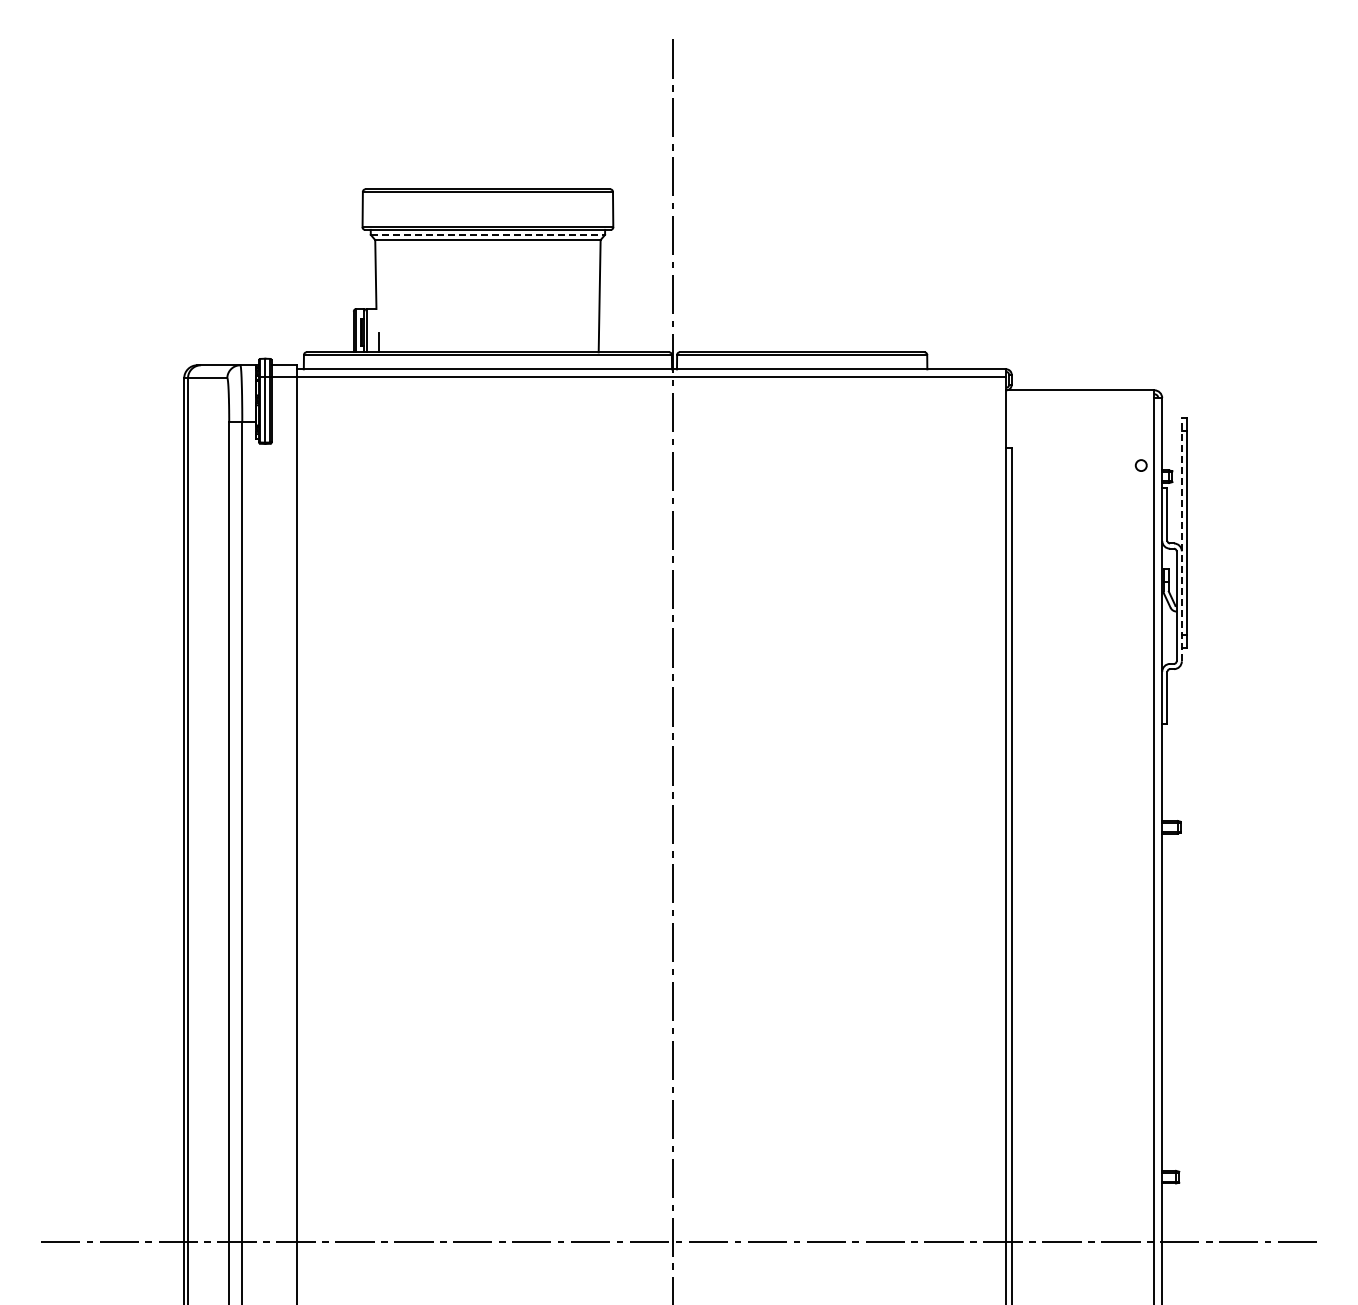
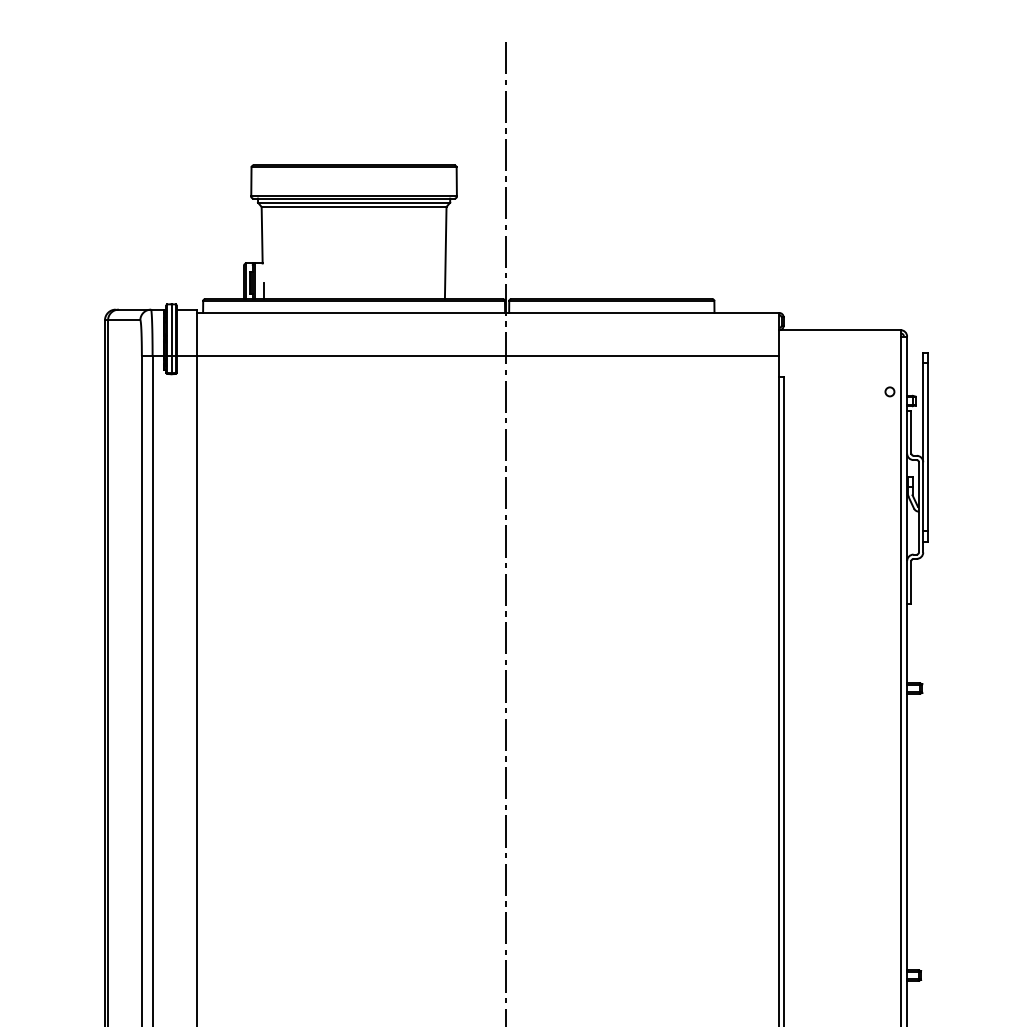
line: (488, 234) -> (354, 202), dashed -> solid
line: (632, 376) -> (472, 355), moved
line: (1181, 539) -> (922, 452), dashed -> solid

